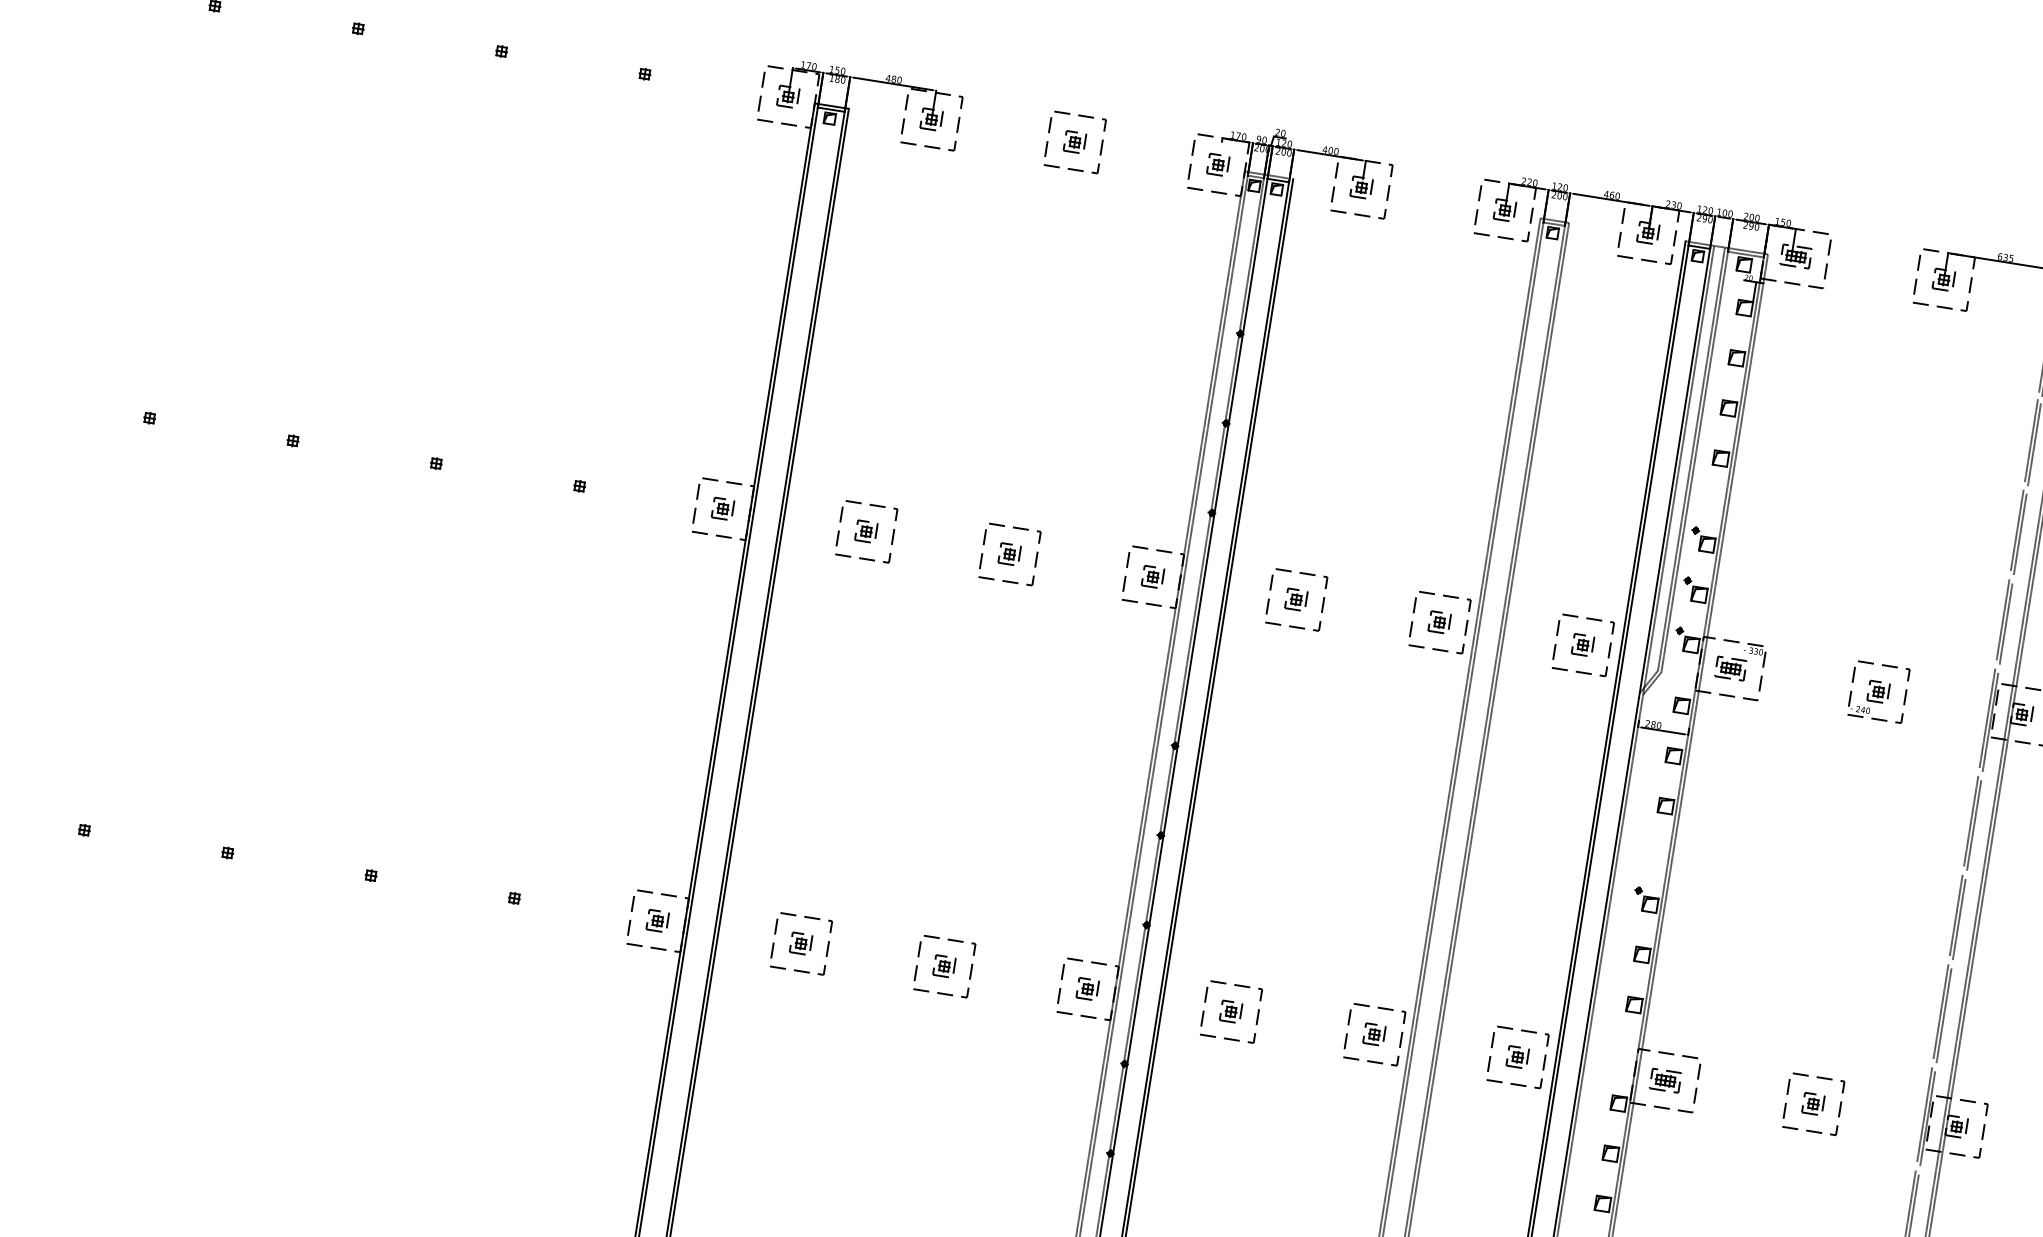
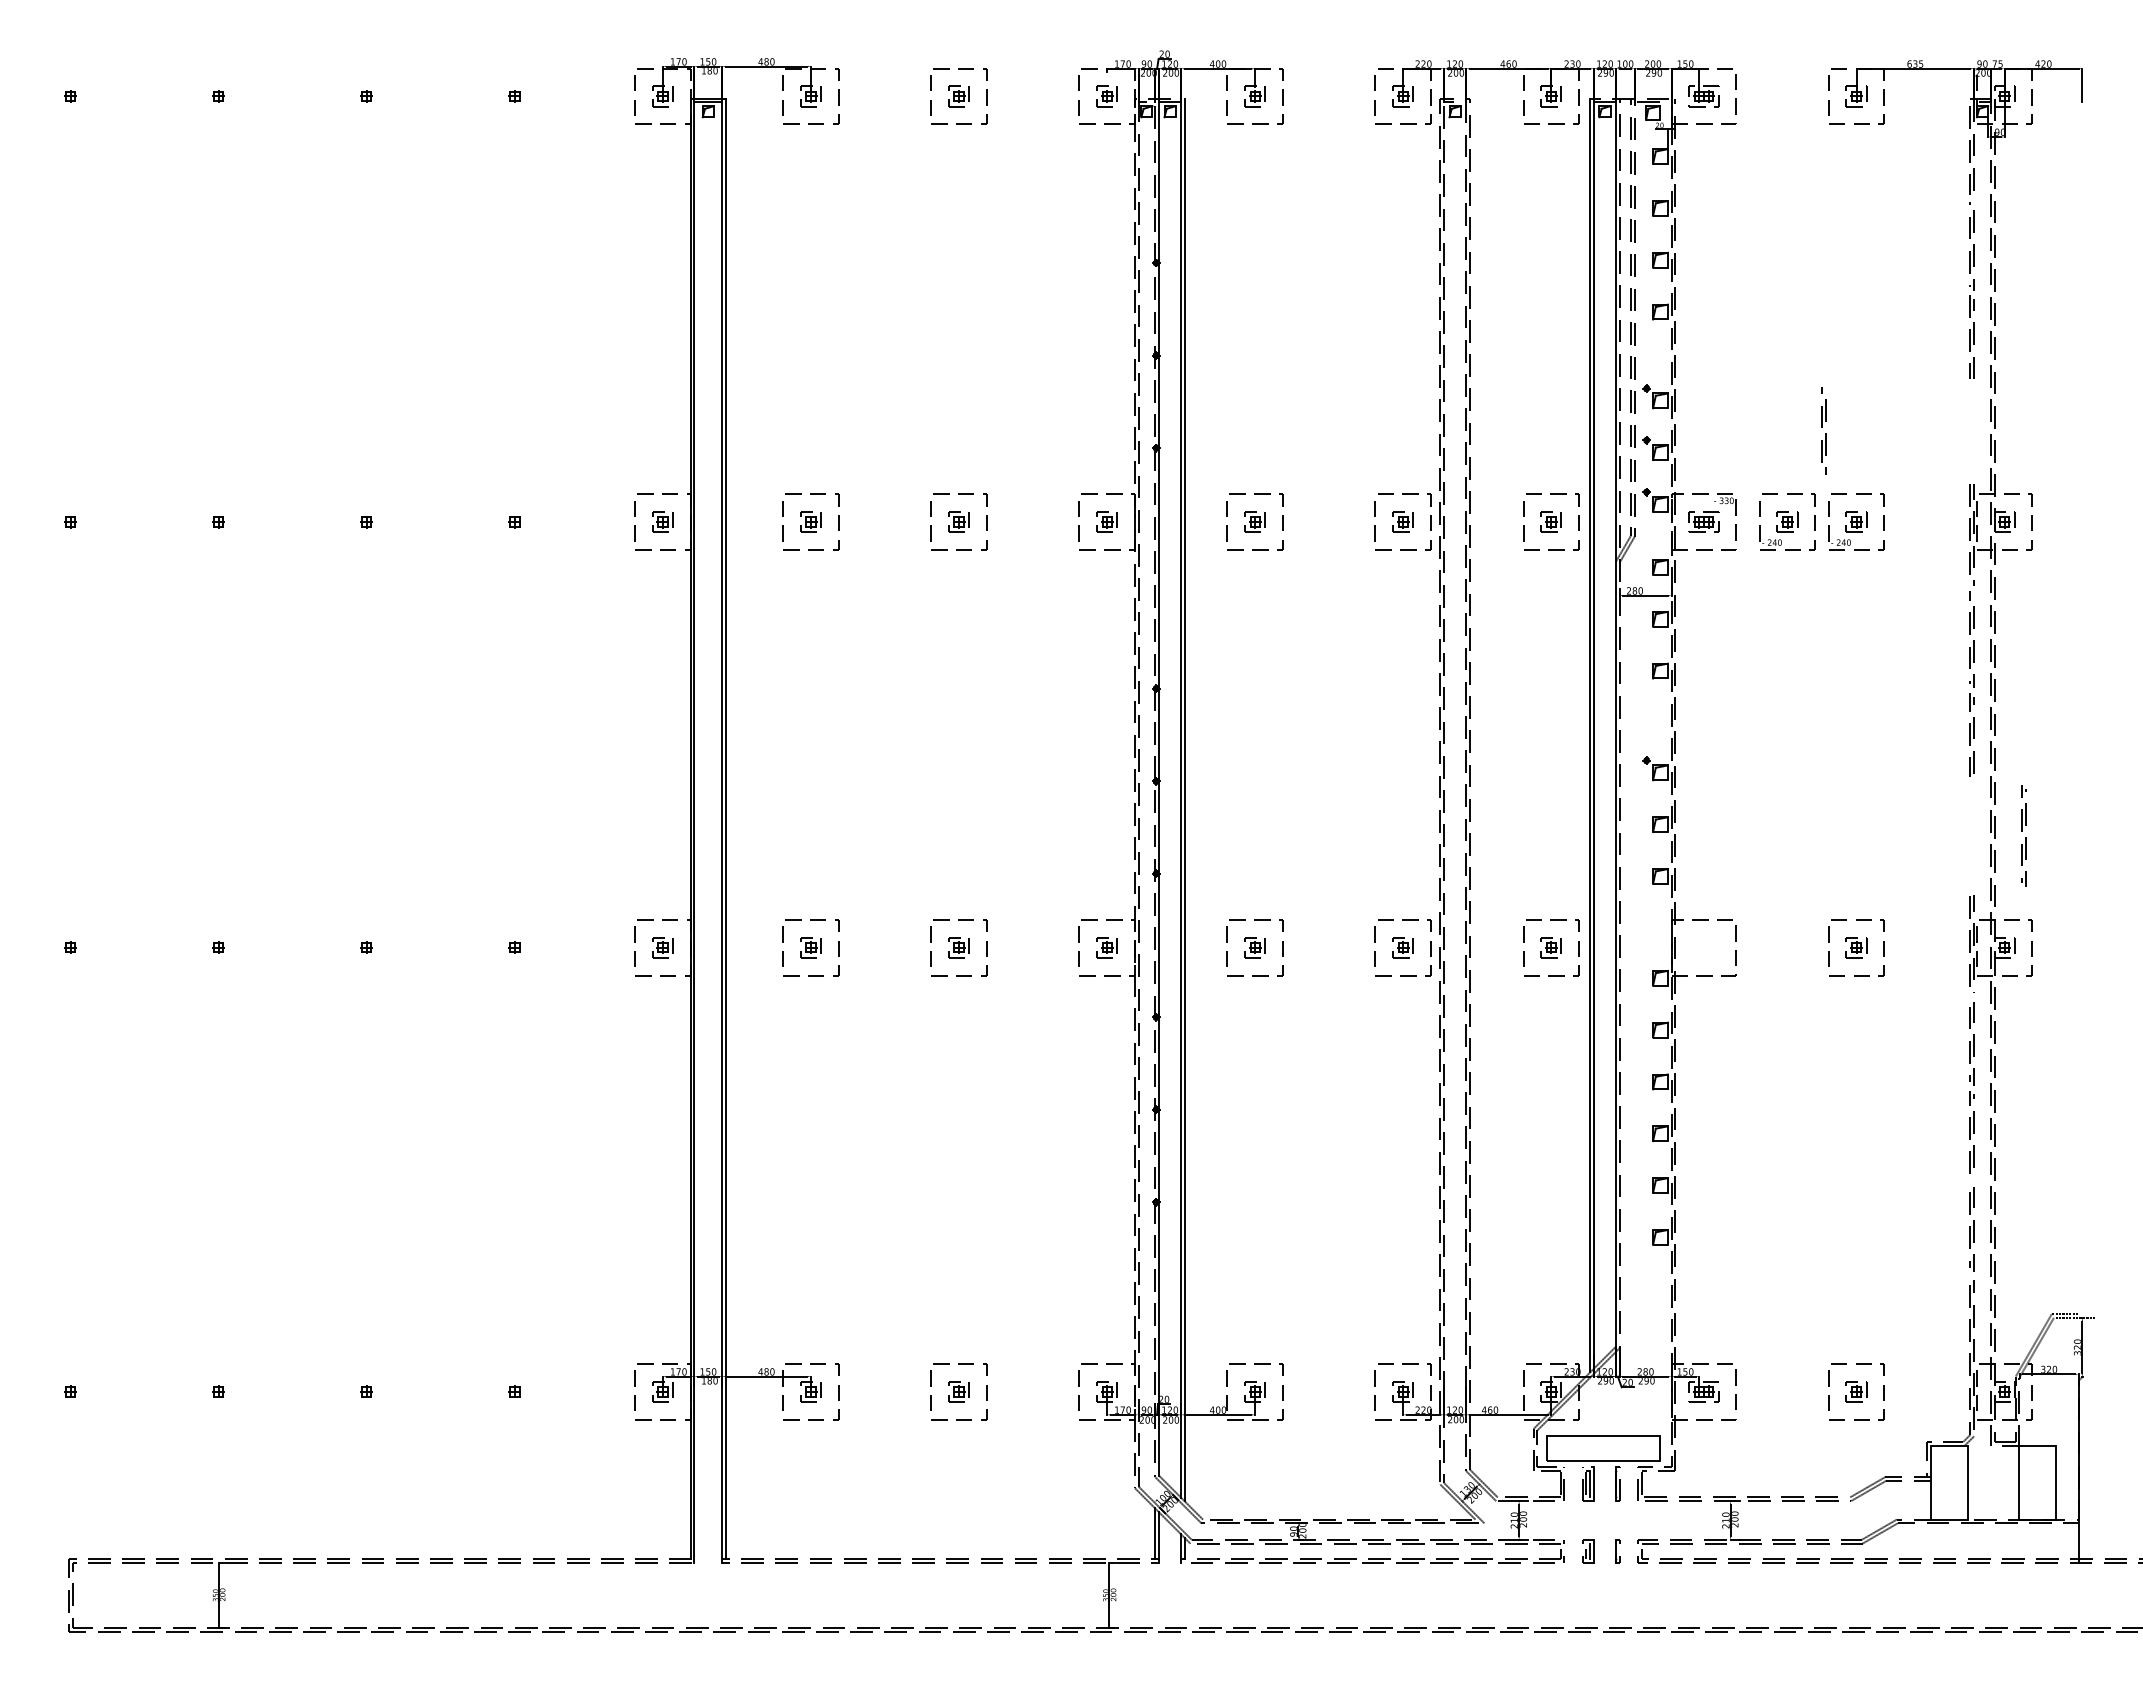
part: (2003, 620) -> (1823, 430), moved
part: (1811, 680) -> (1787, 521), added
part: (1941, 1013) -> (2023, 835), moved
part: (1665, 1080) -> (1703, 947), removed

